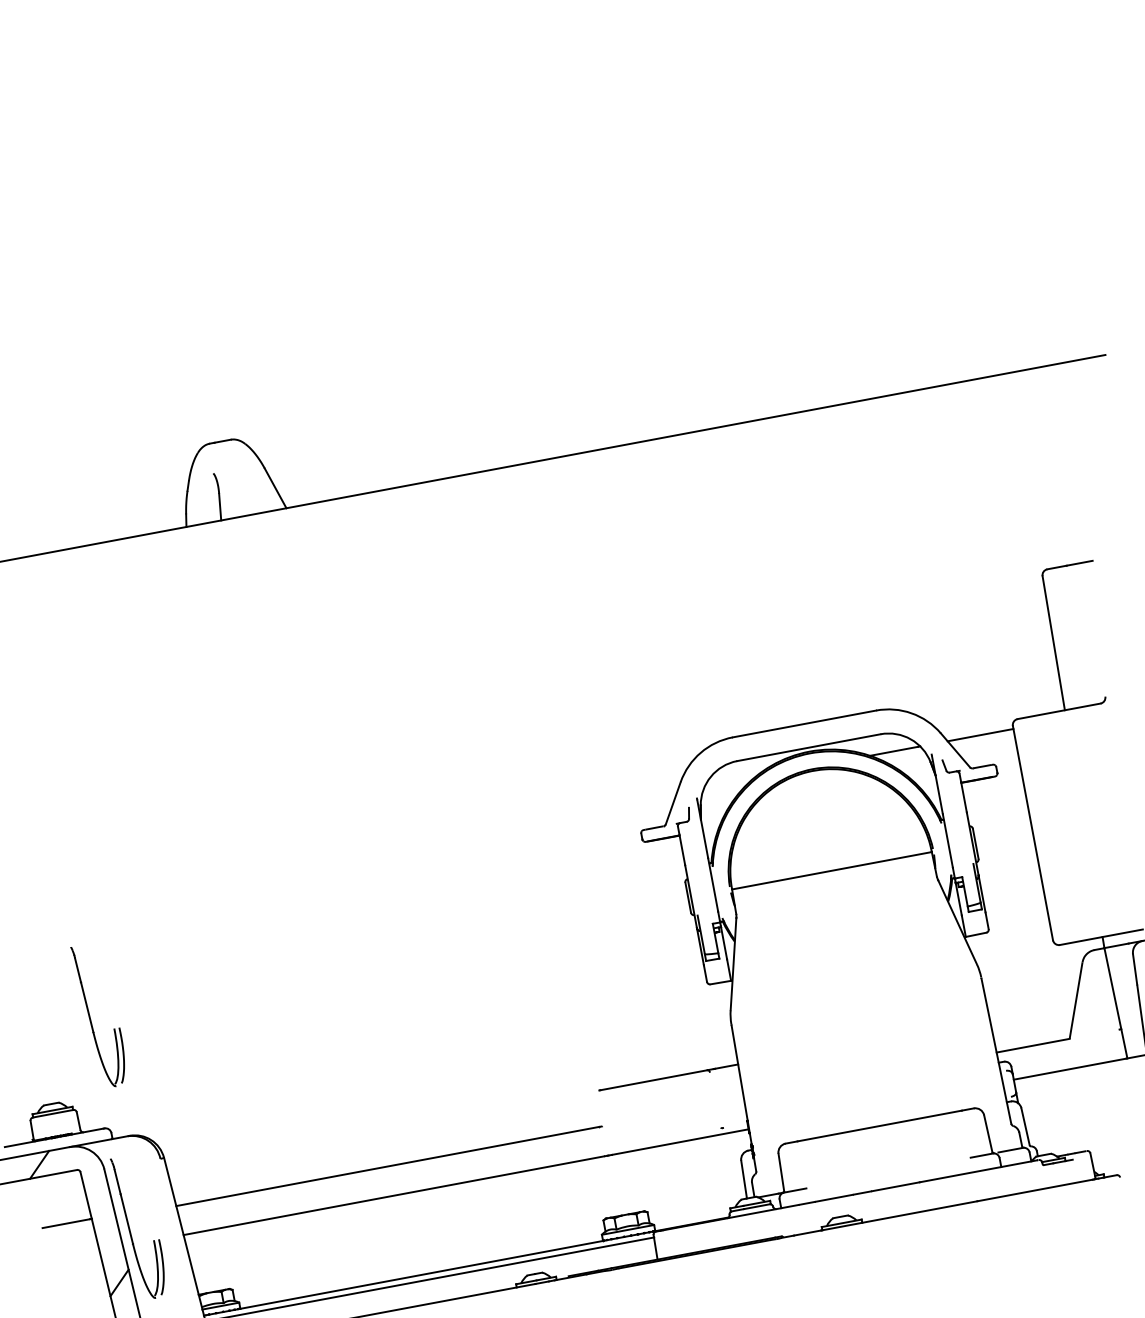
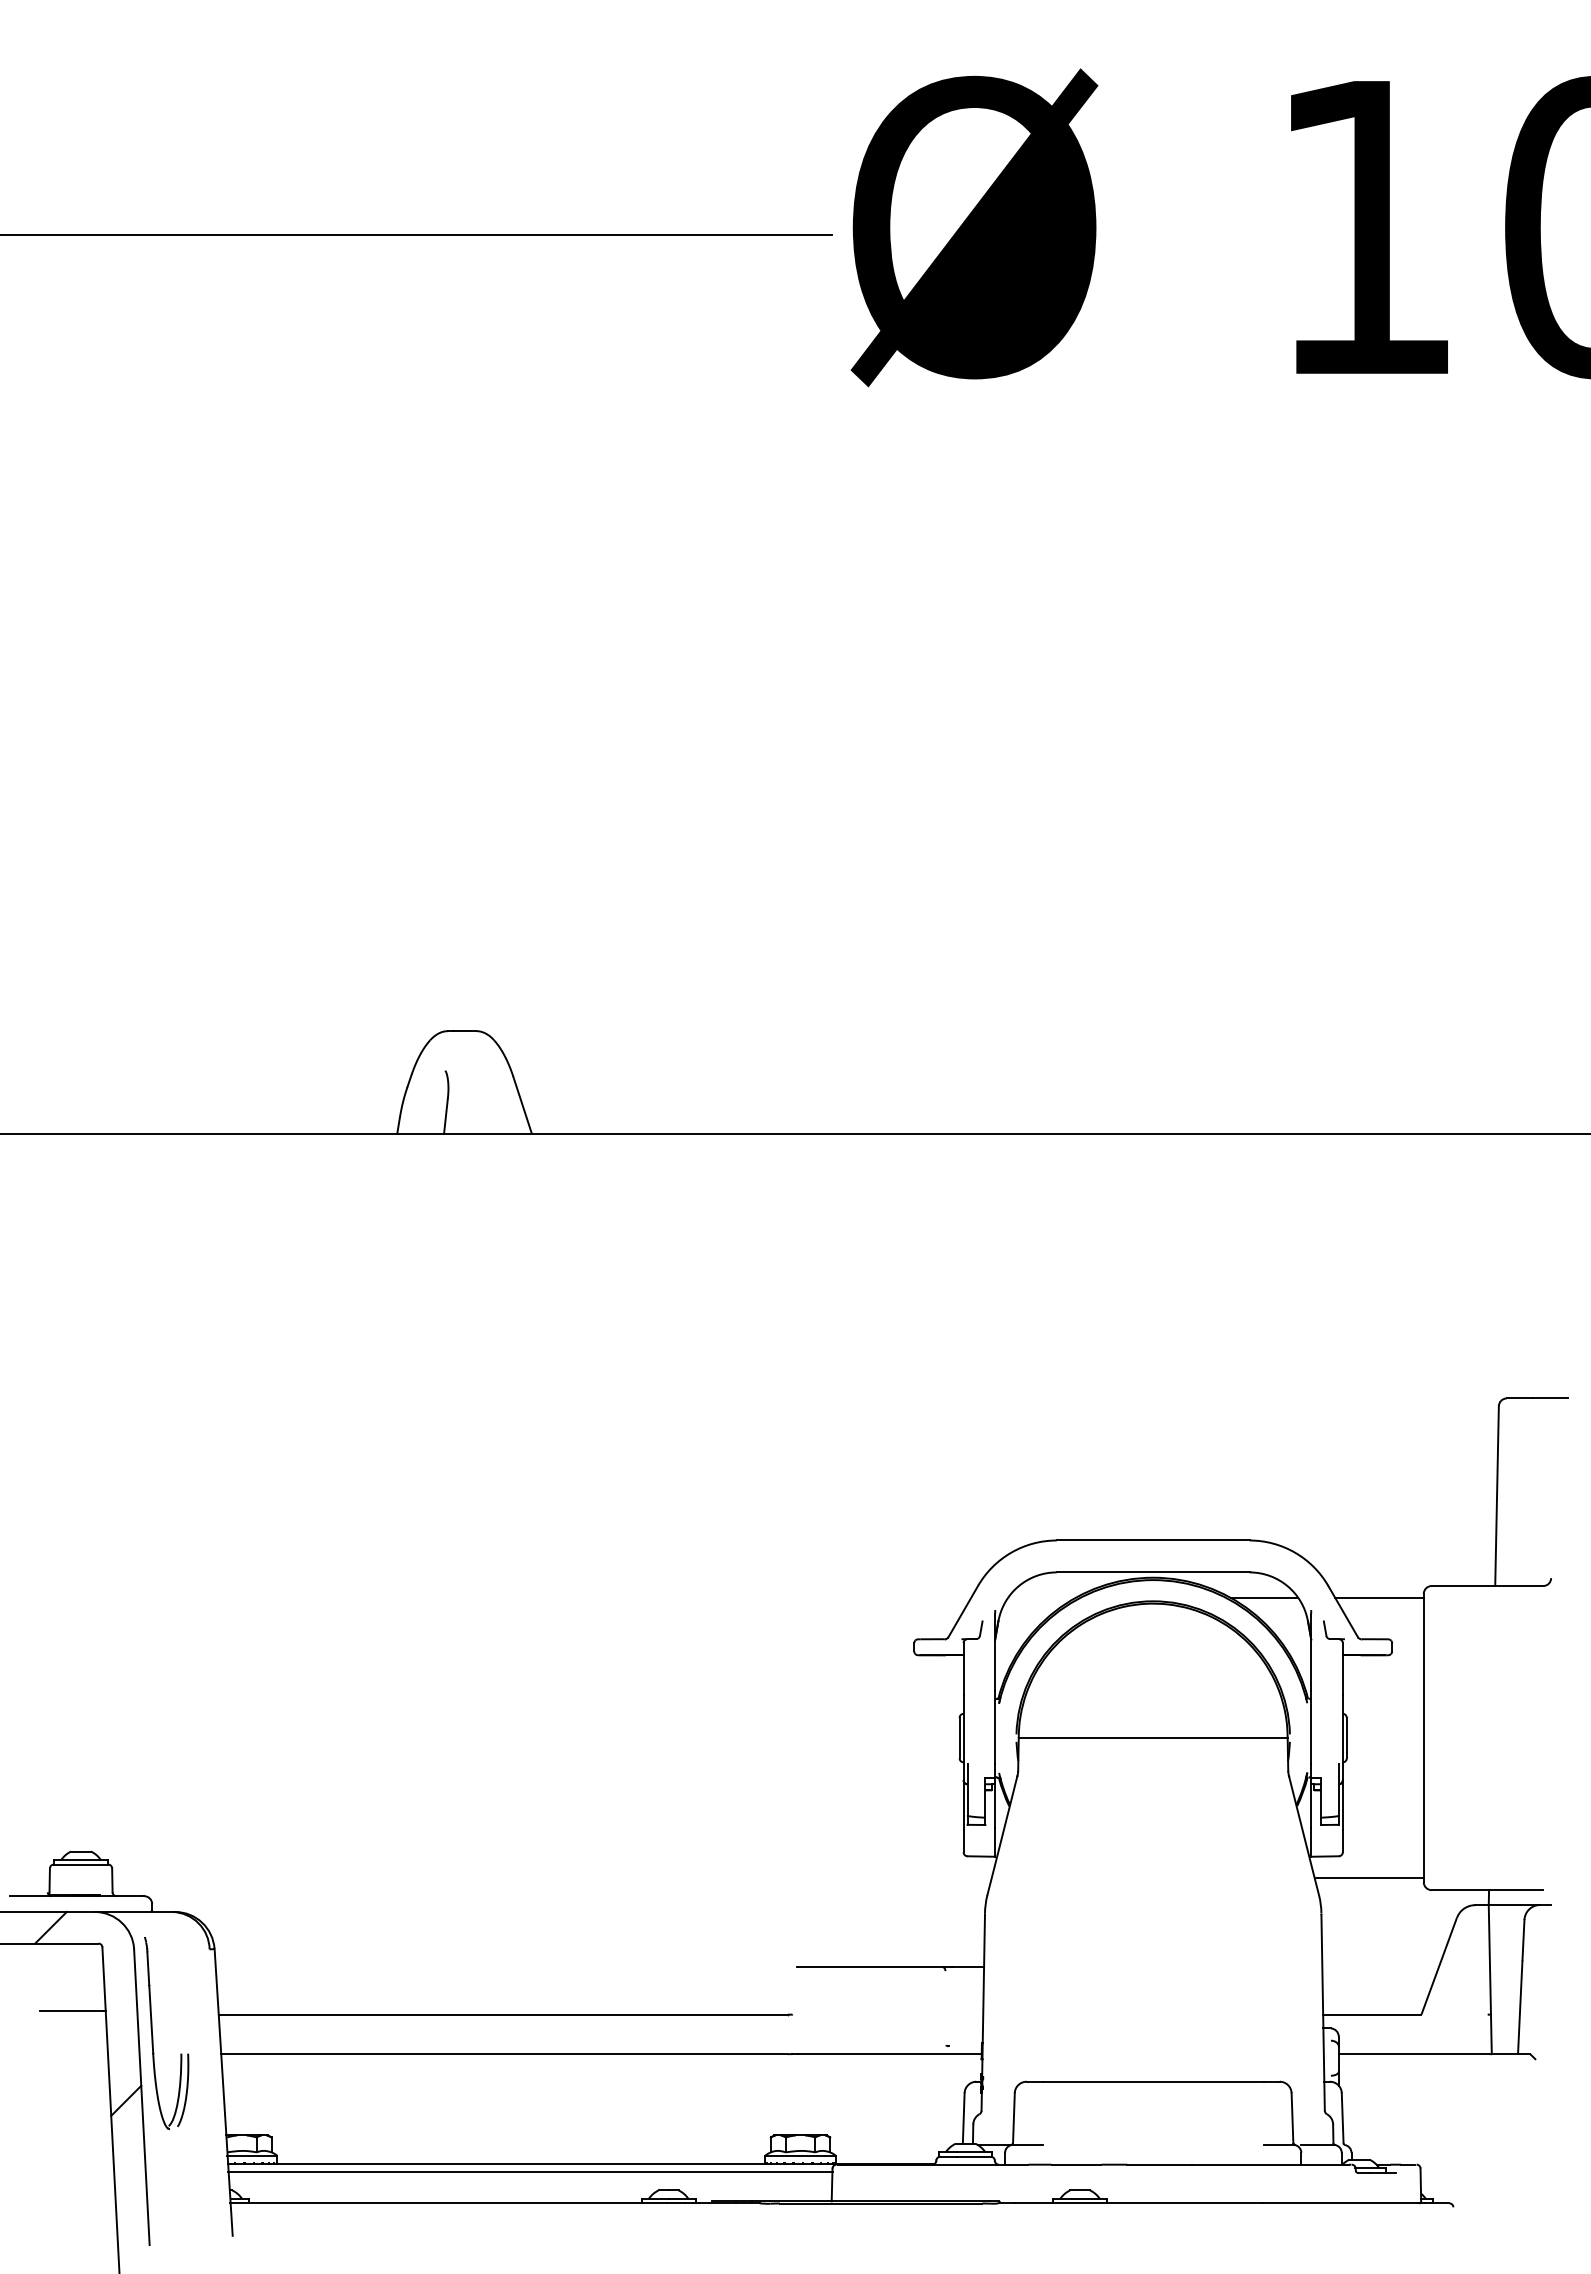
line: (1011, 945) -> (1368, 1878), added
part: (91, 1018) -> (153, 1750), removed

